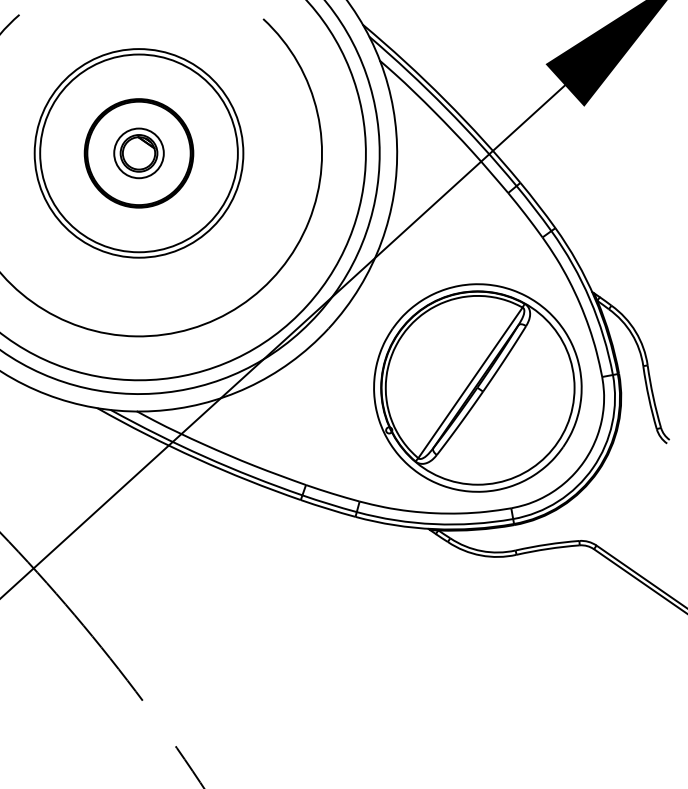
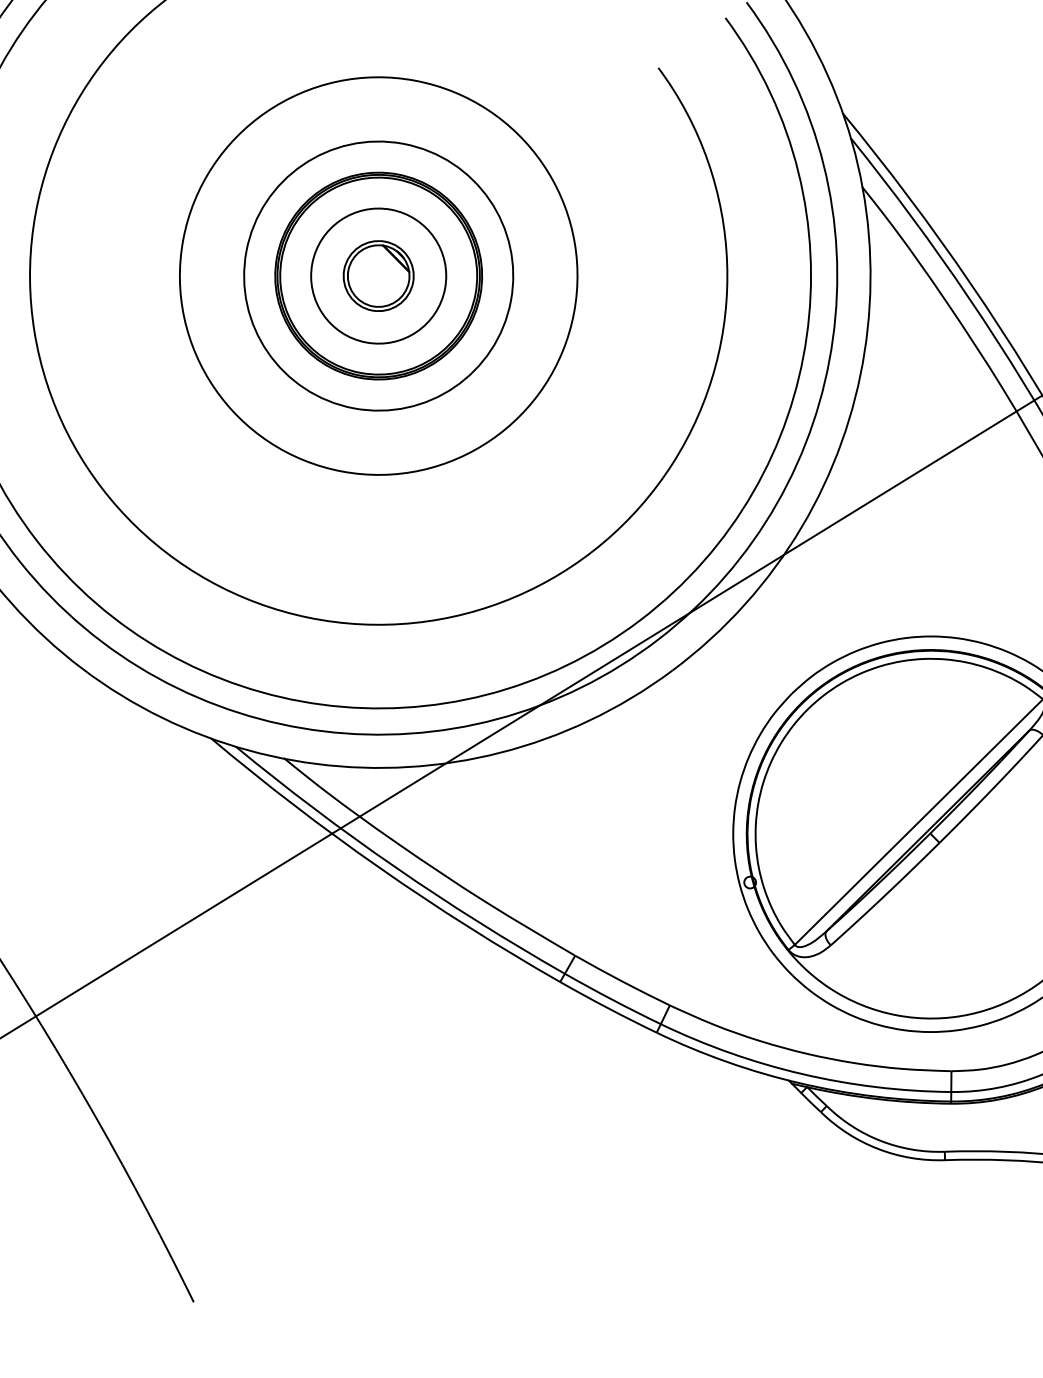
circle: (138, 152) -> (378, 274), size x1.43
circle: (138, 153) -> (377, 276), size x0.71

